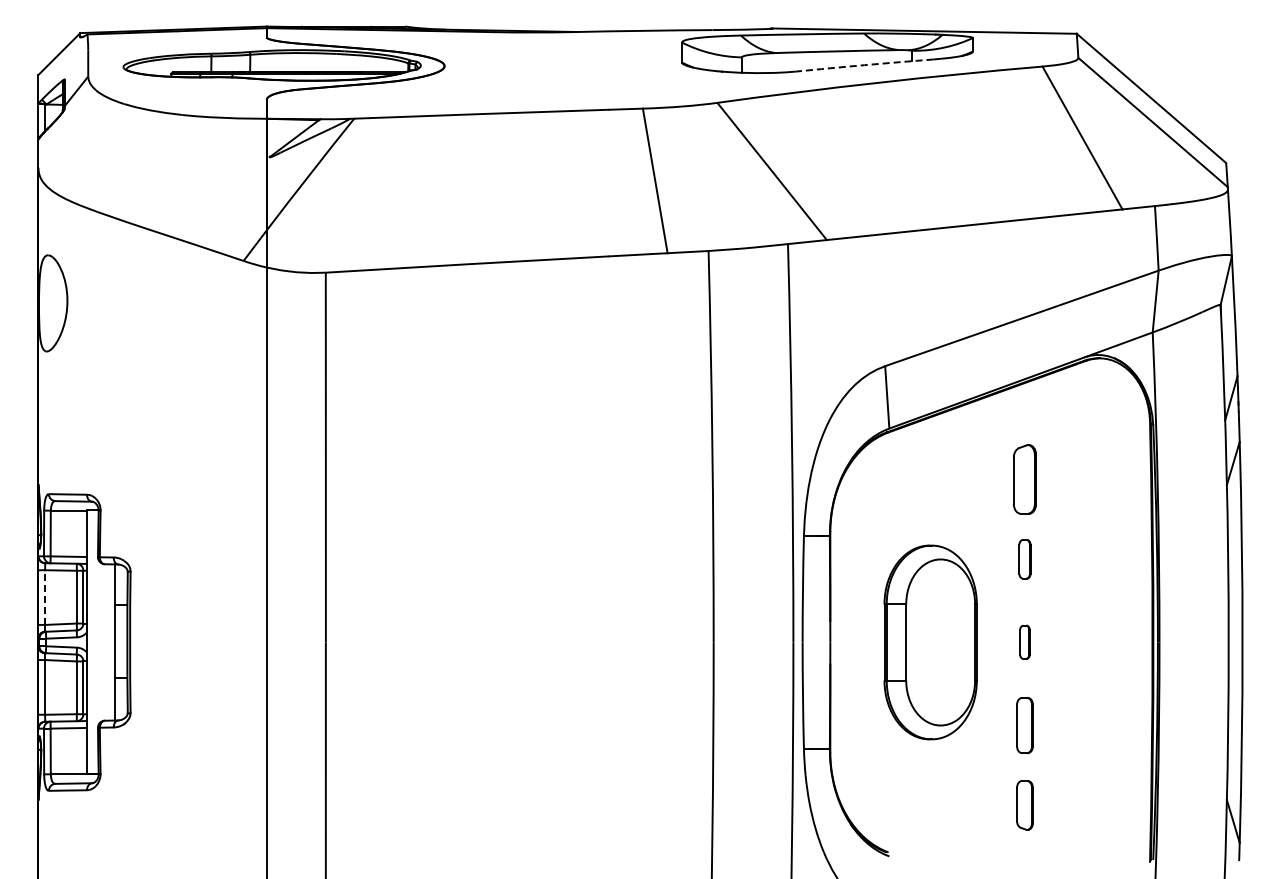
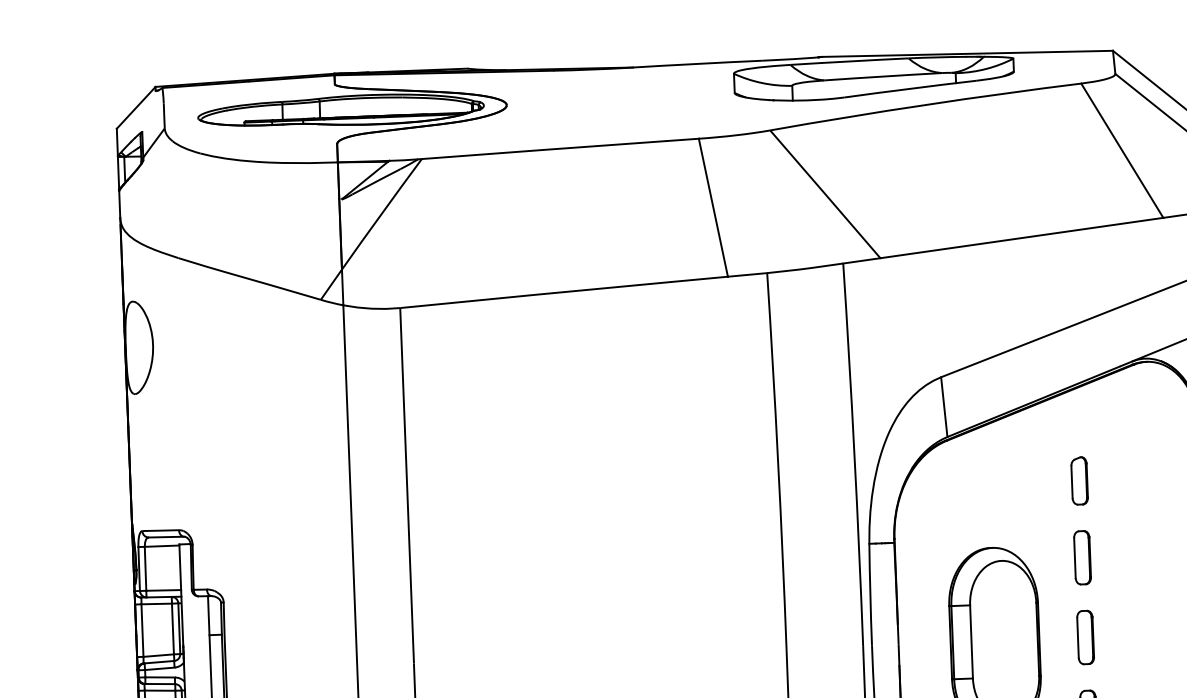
arc: (864, 65) -> (910, 89), dashed -> solid
part: (1024, 479) -> (1079, 480), size x0.71
part: (1024, 558) -> (1082, 556), size x1.43
line: (45, 597) -> (142, 630), dashed -> solid
part: (1024, 641) -> (1085, 636), size x1.67

